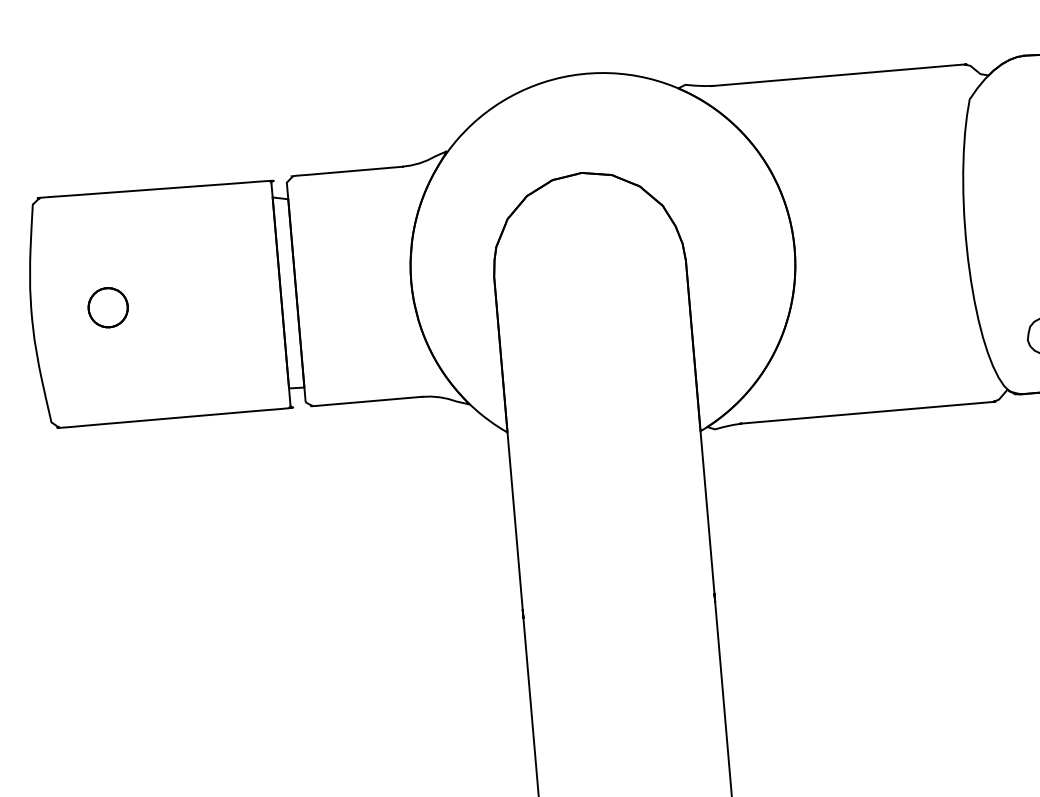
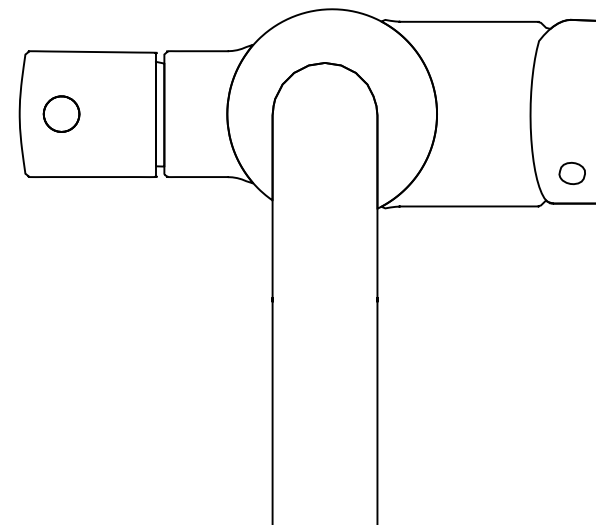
part: (108, 306) -> (61, 113), size x1.67

